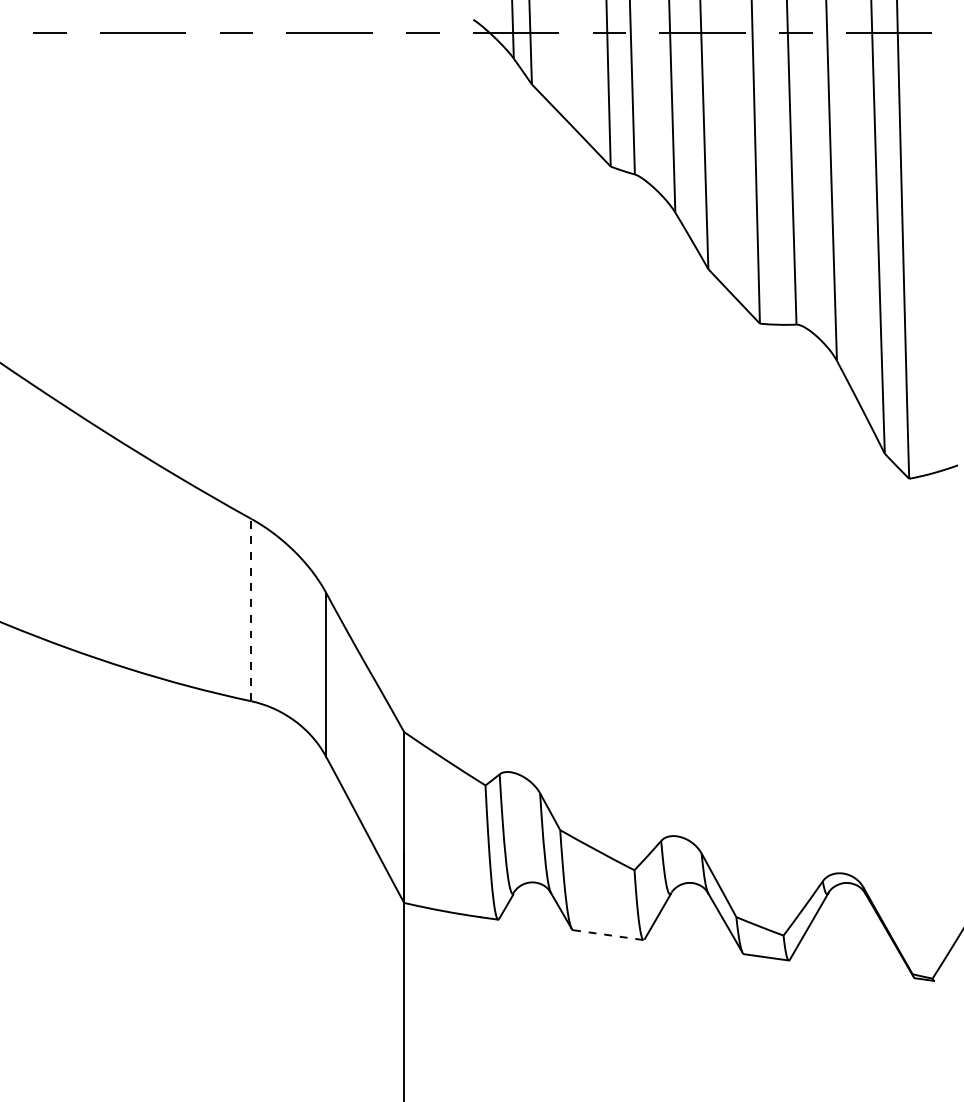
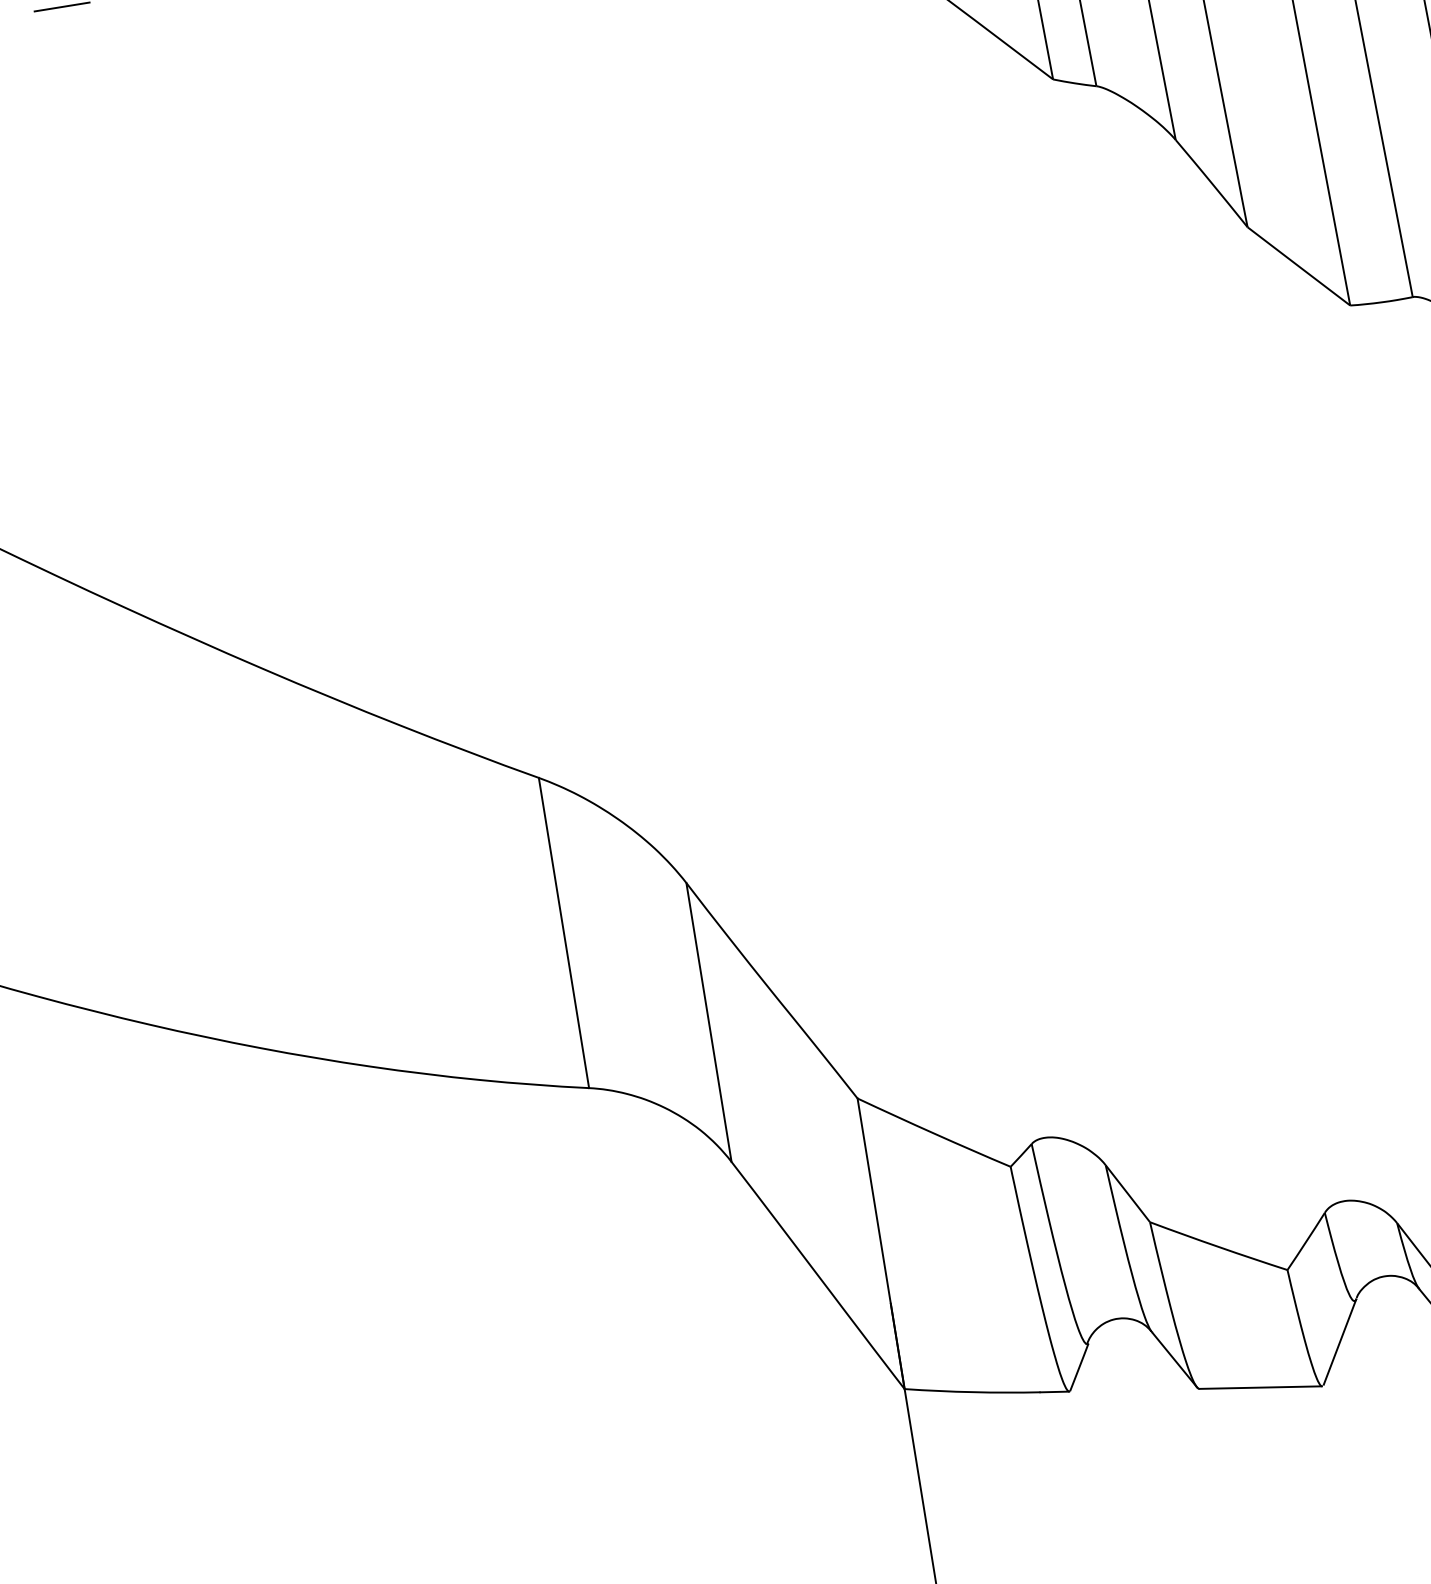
line: (251, 609) -> (563, 931), dashed -> solid
line: (608, 935) -> (1261, 1388), dashed -> solid

